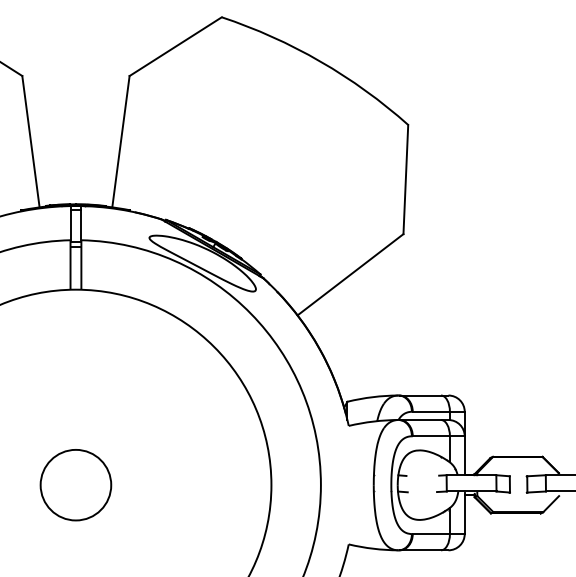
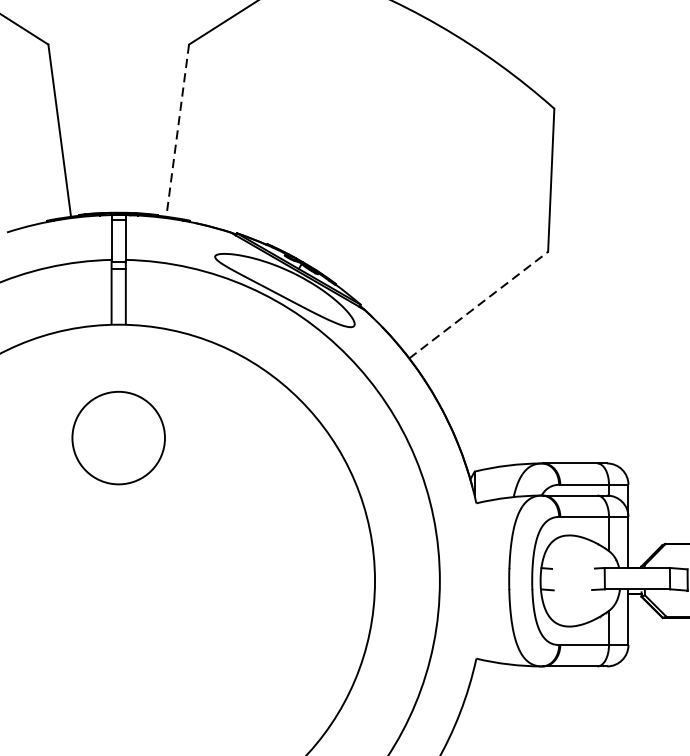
line: (120, 142) -> (177, 131), solid -> dashed
line: (350, 274) -> (478, 304), solid -> dashed
circle: (75, 485) -> (118, 438), moved

